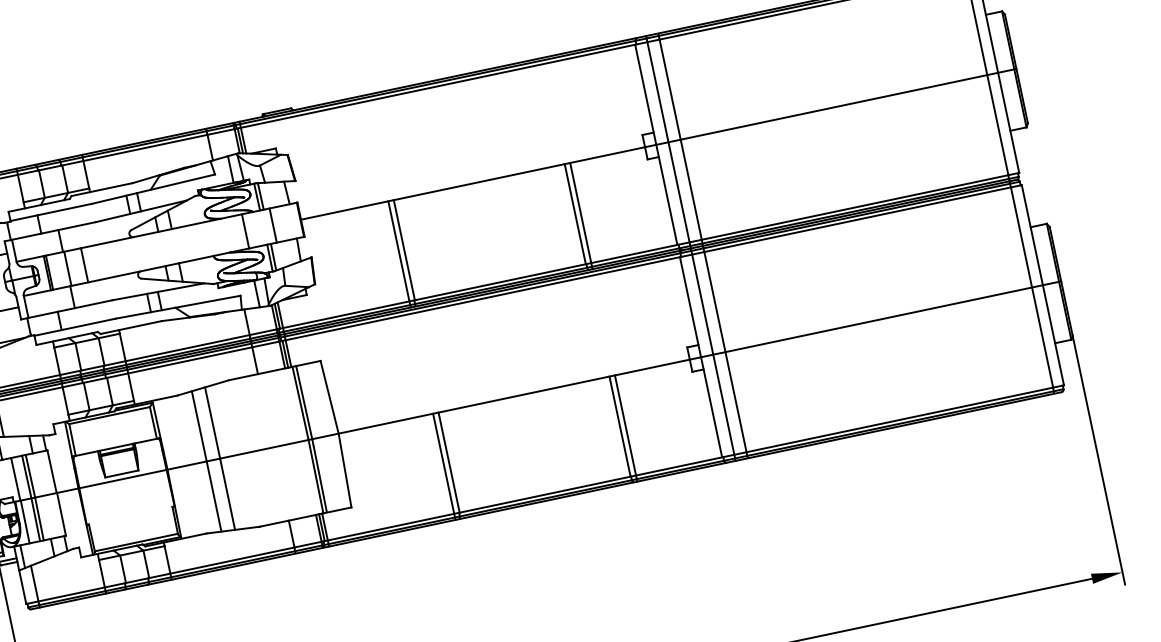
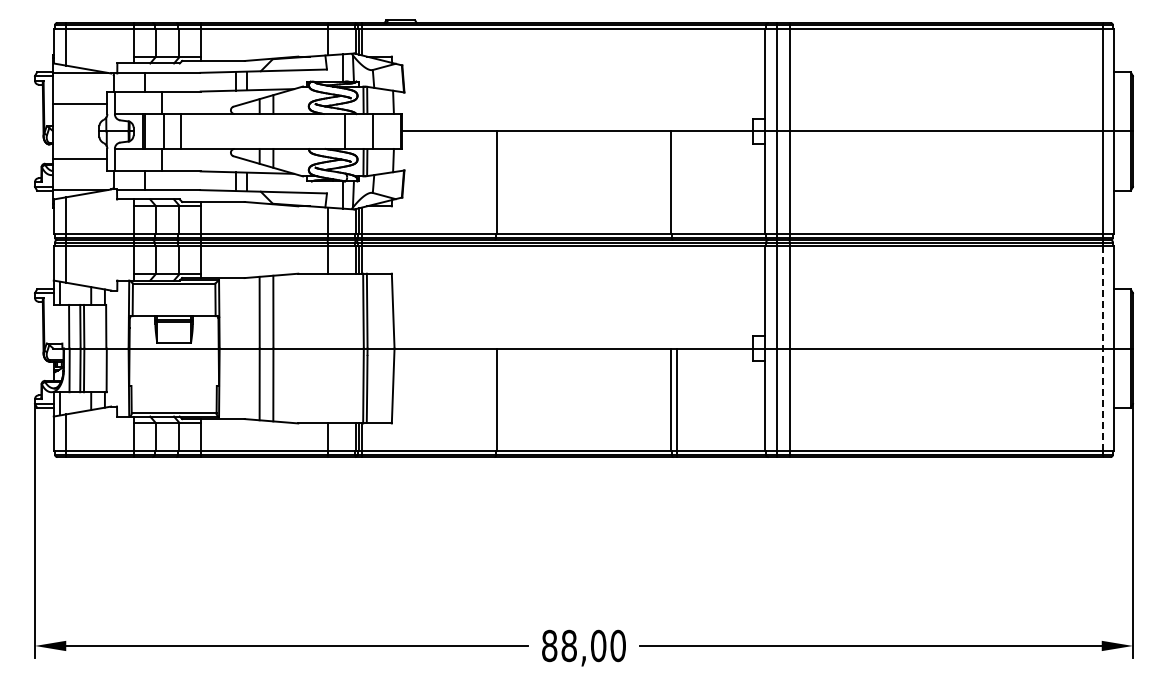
line: (580, 215) -> (676, 185), removed
line: (399, 254) -> (491, 185), removed
line: (1032, 287) -> (1103, 348), solid -> dashed
line: (444, 466) -> (491, 402), removed

